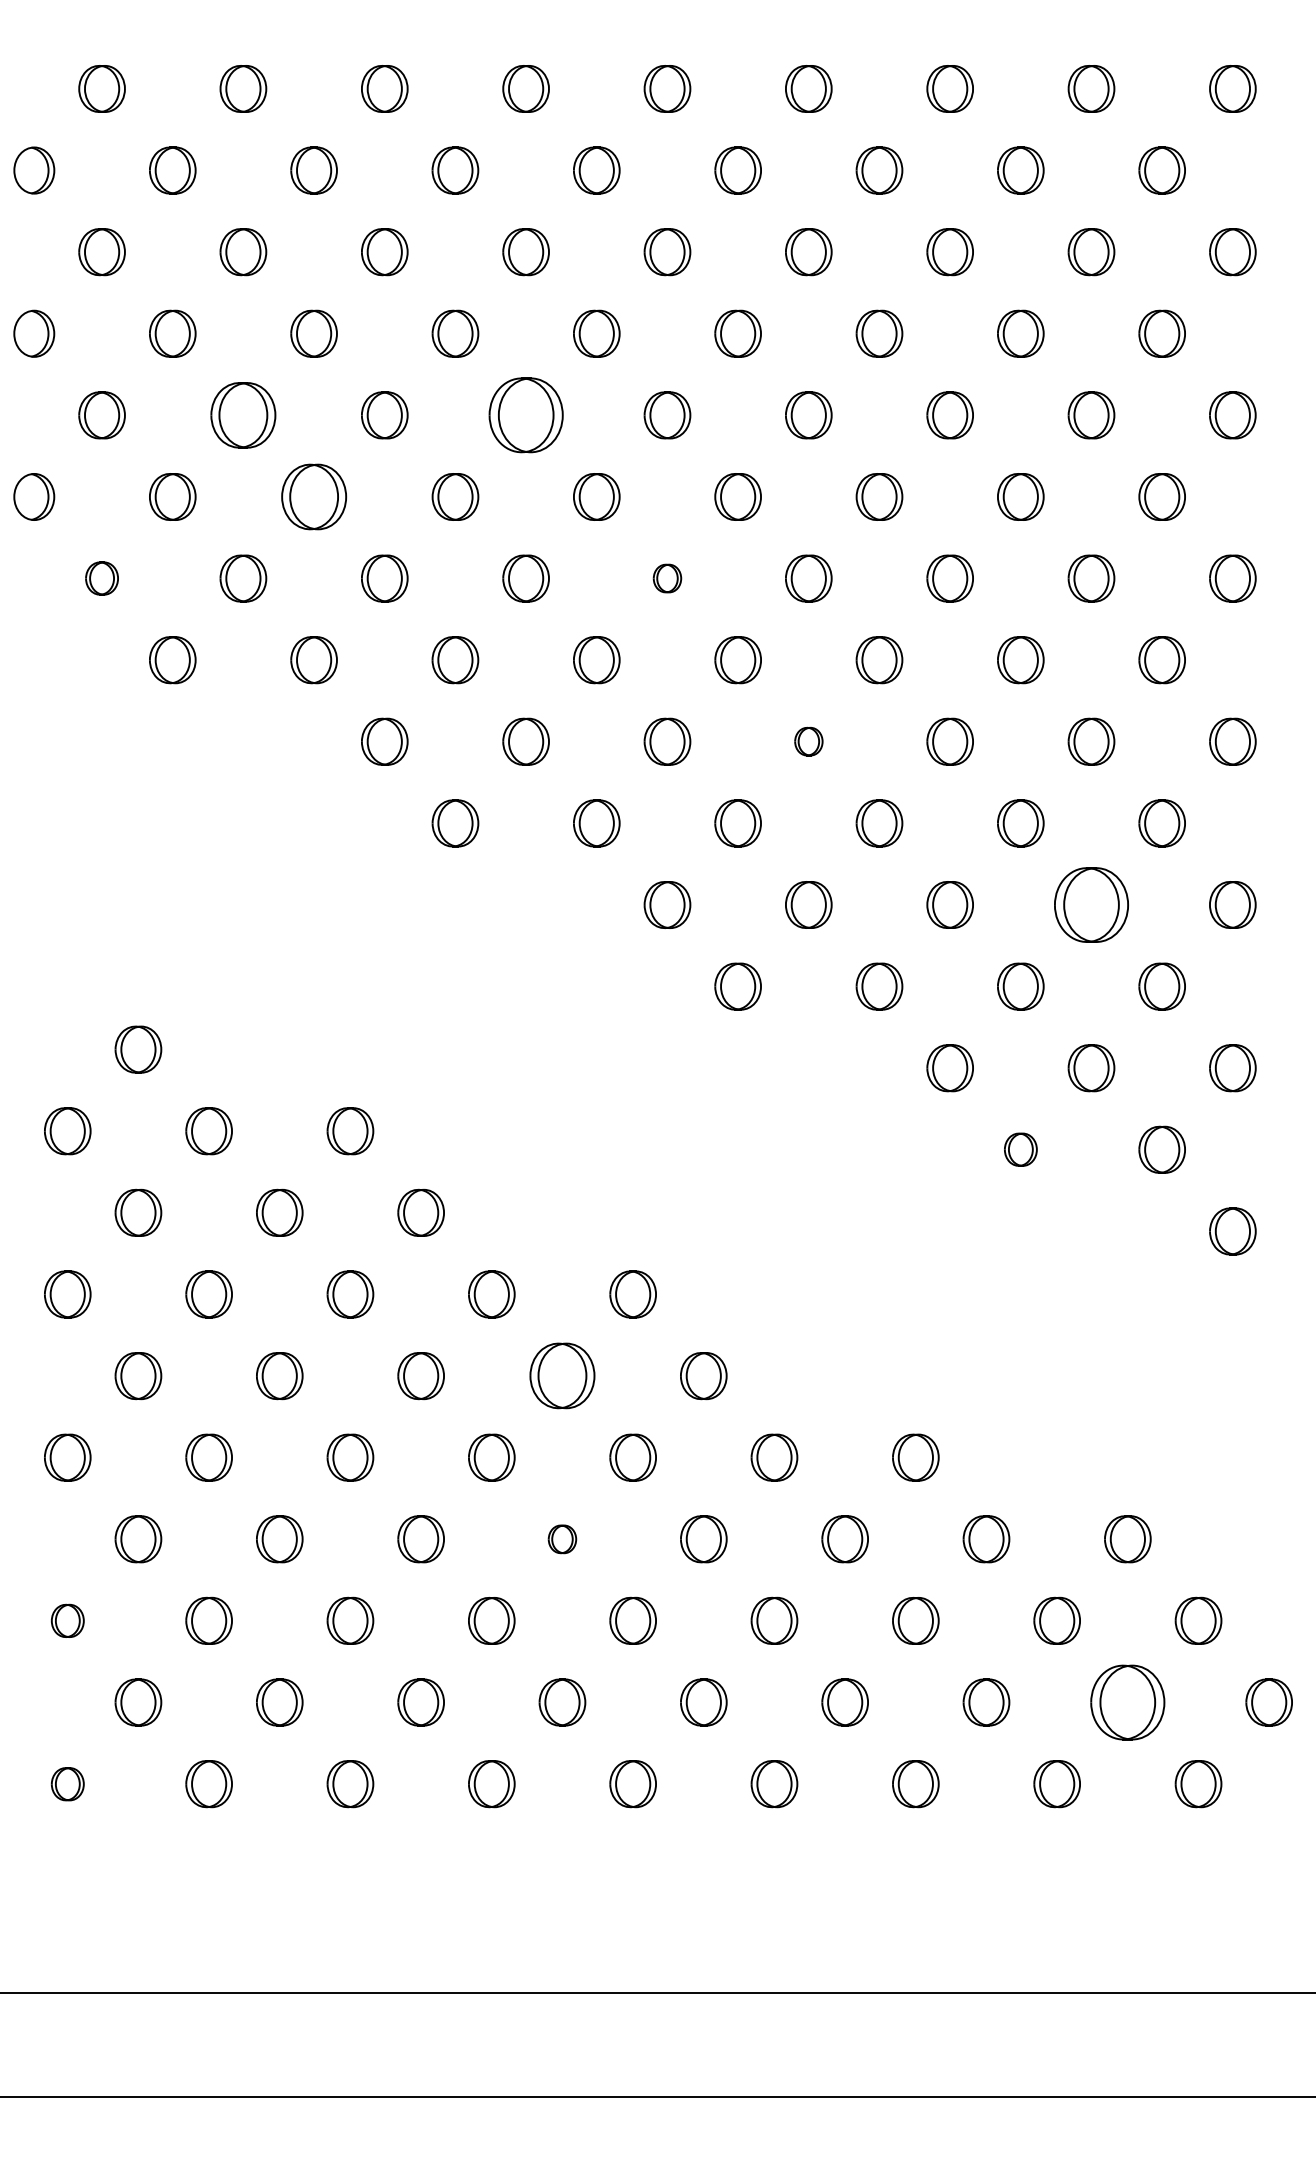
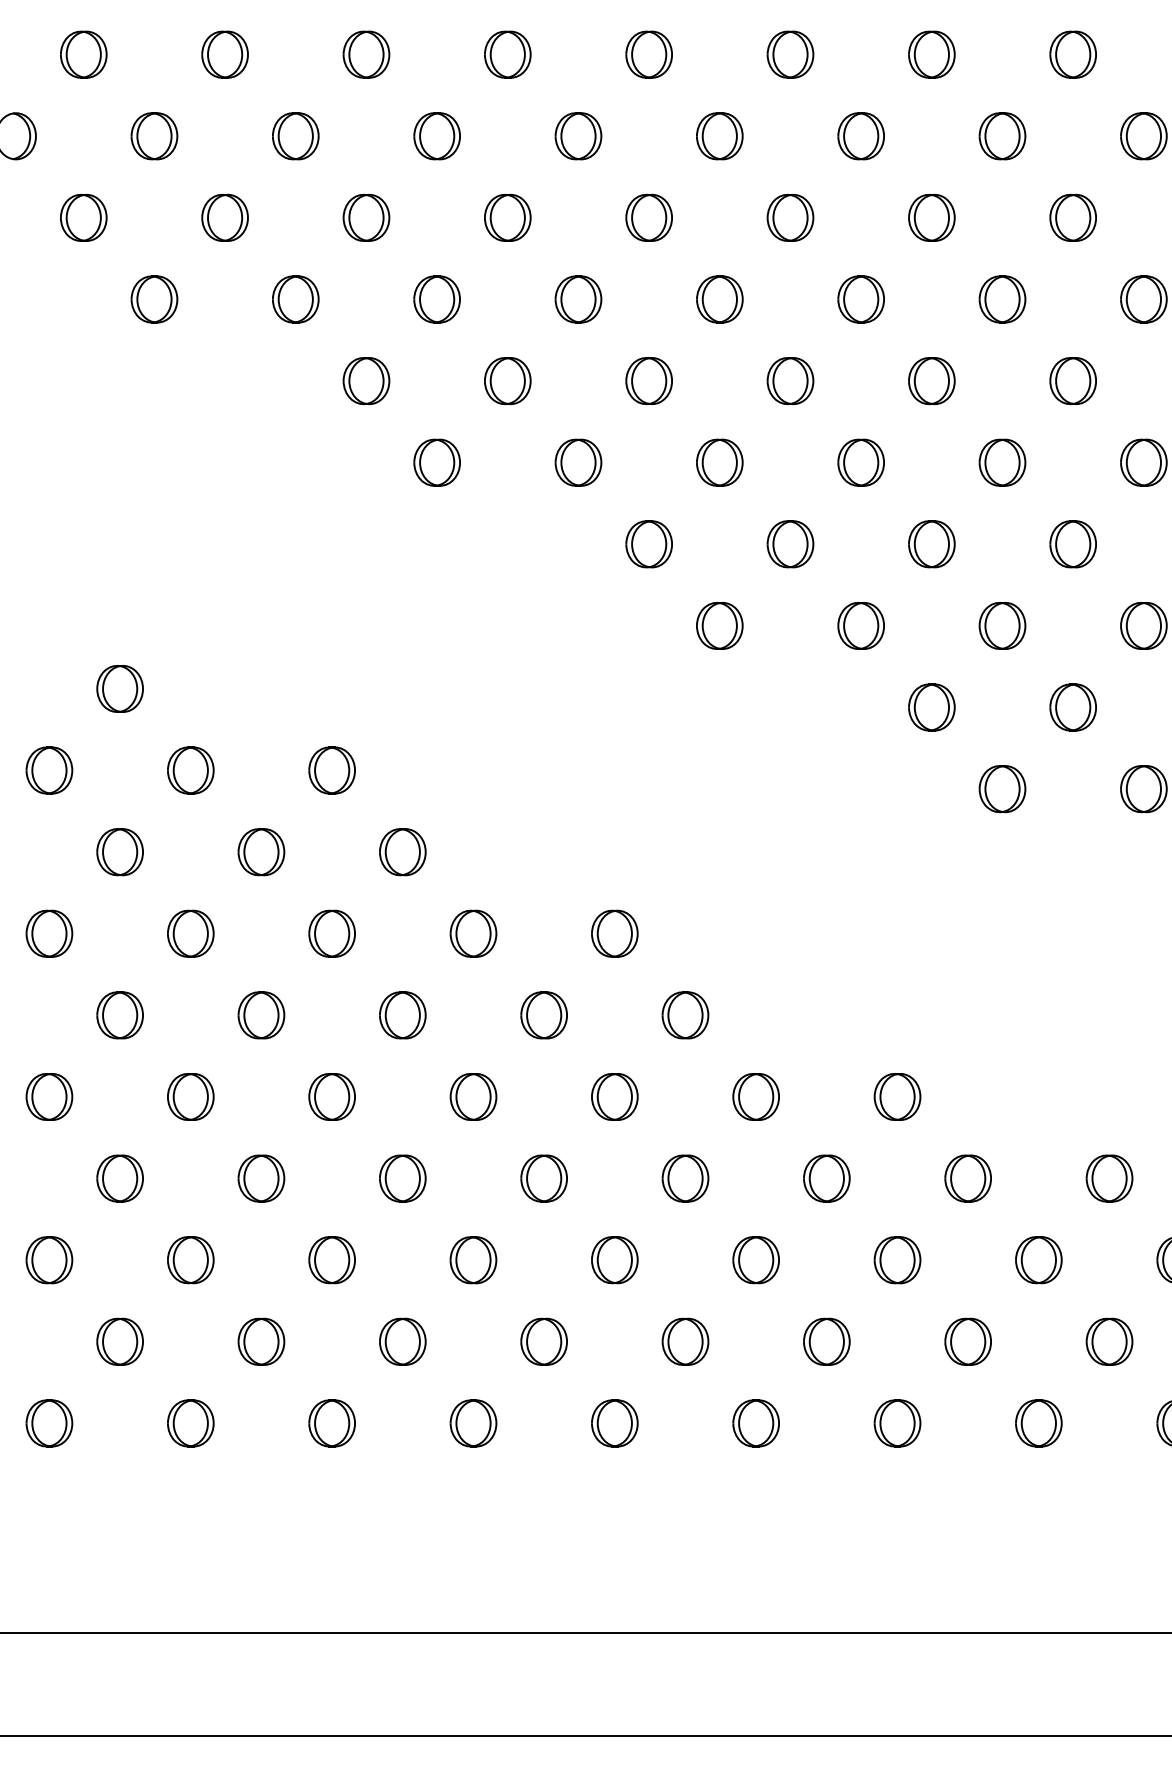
part: (243, 415) -> (225, 54), size x0.71
part: (525, 415) -> (507, 54), size x0.62
part: (313, 496) -> (295, 135), size x0.71
part: (101, 578) -> (83, 217), size x1.43
part: (667, 578) -> (649, 217), size x1.67
part: (808, 741) -> (790, 380), size x1.67
part: (1091, 904) -> (1073, 543), size x0.62
part: (1020, 1149) -> (1002, 788), size x1.43
part: (562, 1376) -> (544, 1015), size x0.71
part: (562, 1539) -> (544, 1178), size x1.67
part: (67, 1620) -> (49, 1259), size x1.43
part: (1127, 1702) -> (1109, 1341), size x0.62
part: (67, 1784) -> (49, 1423), size x1.43

